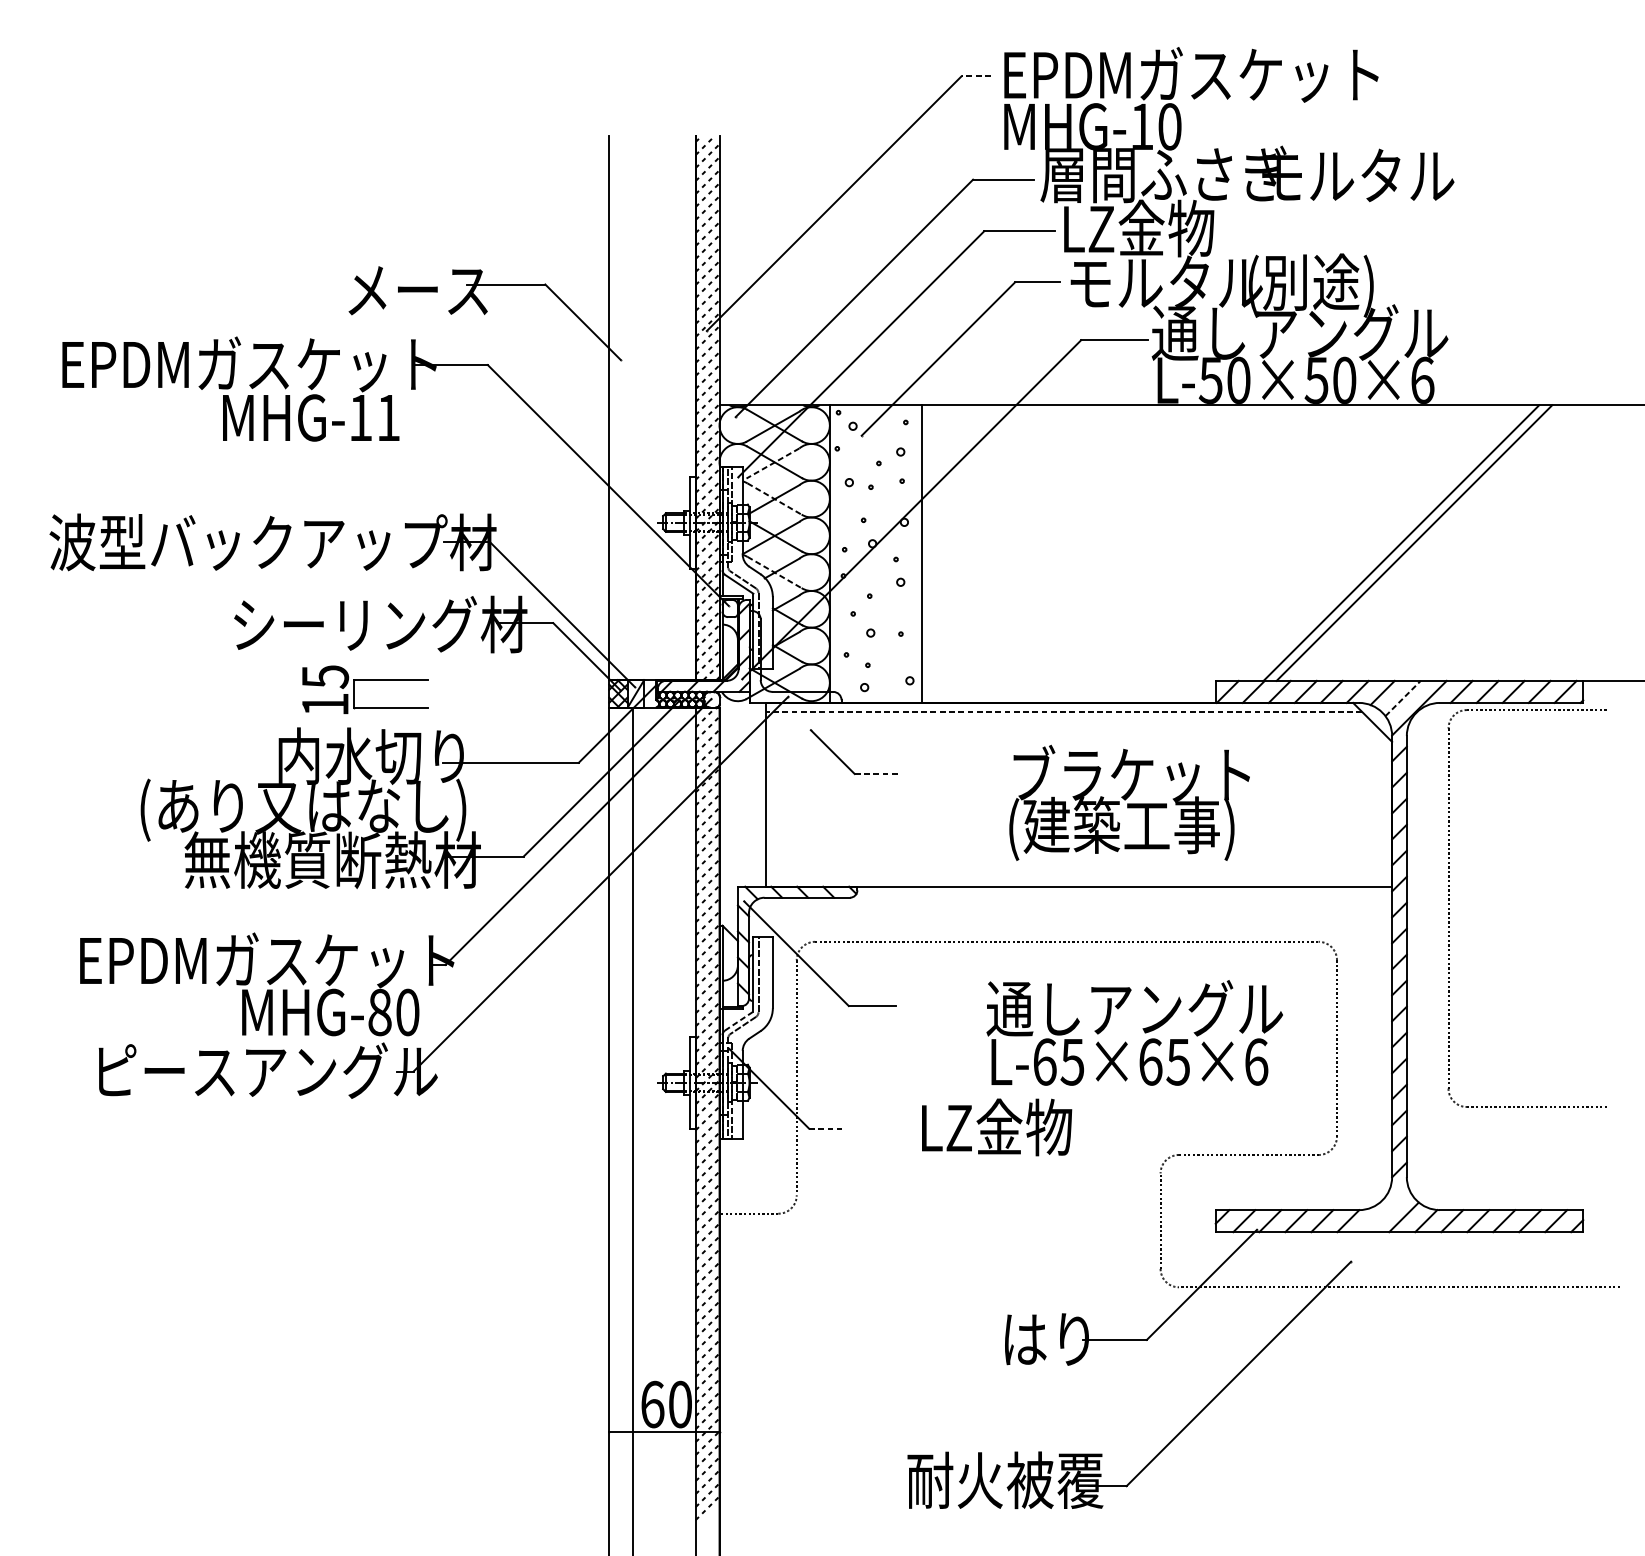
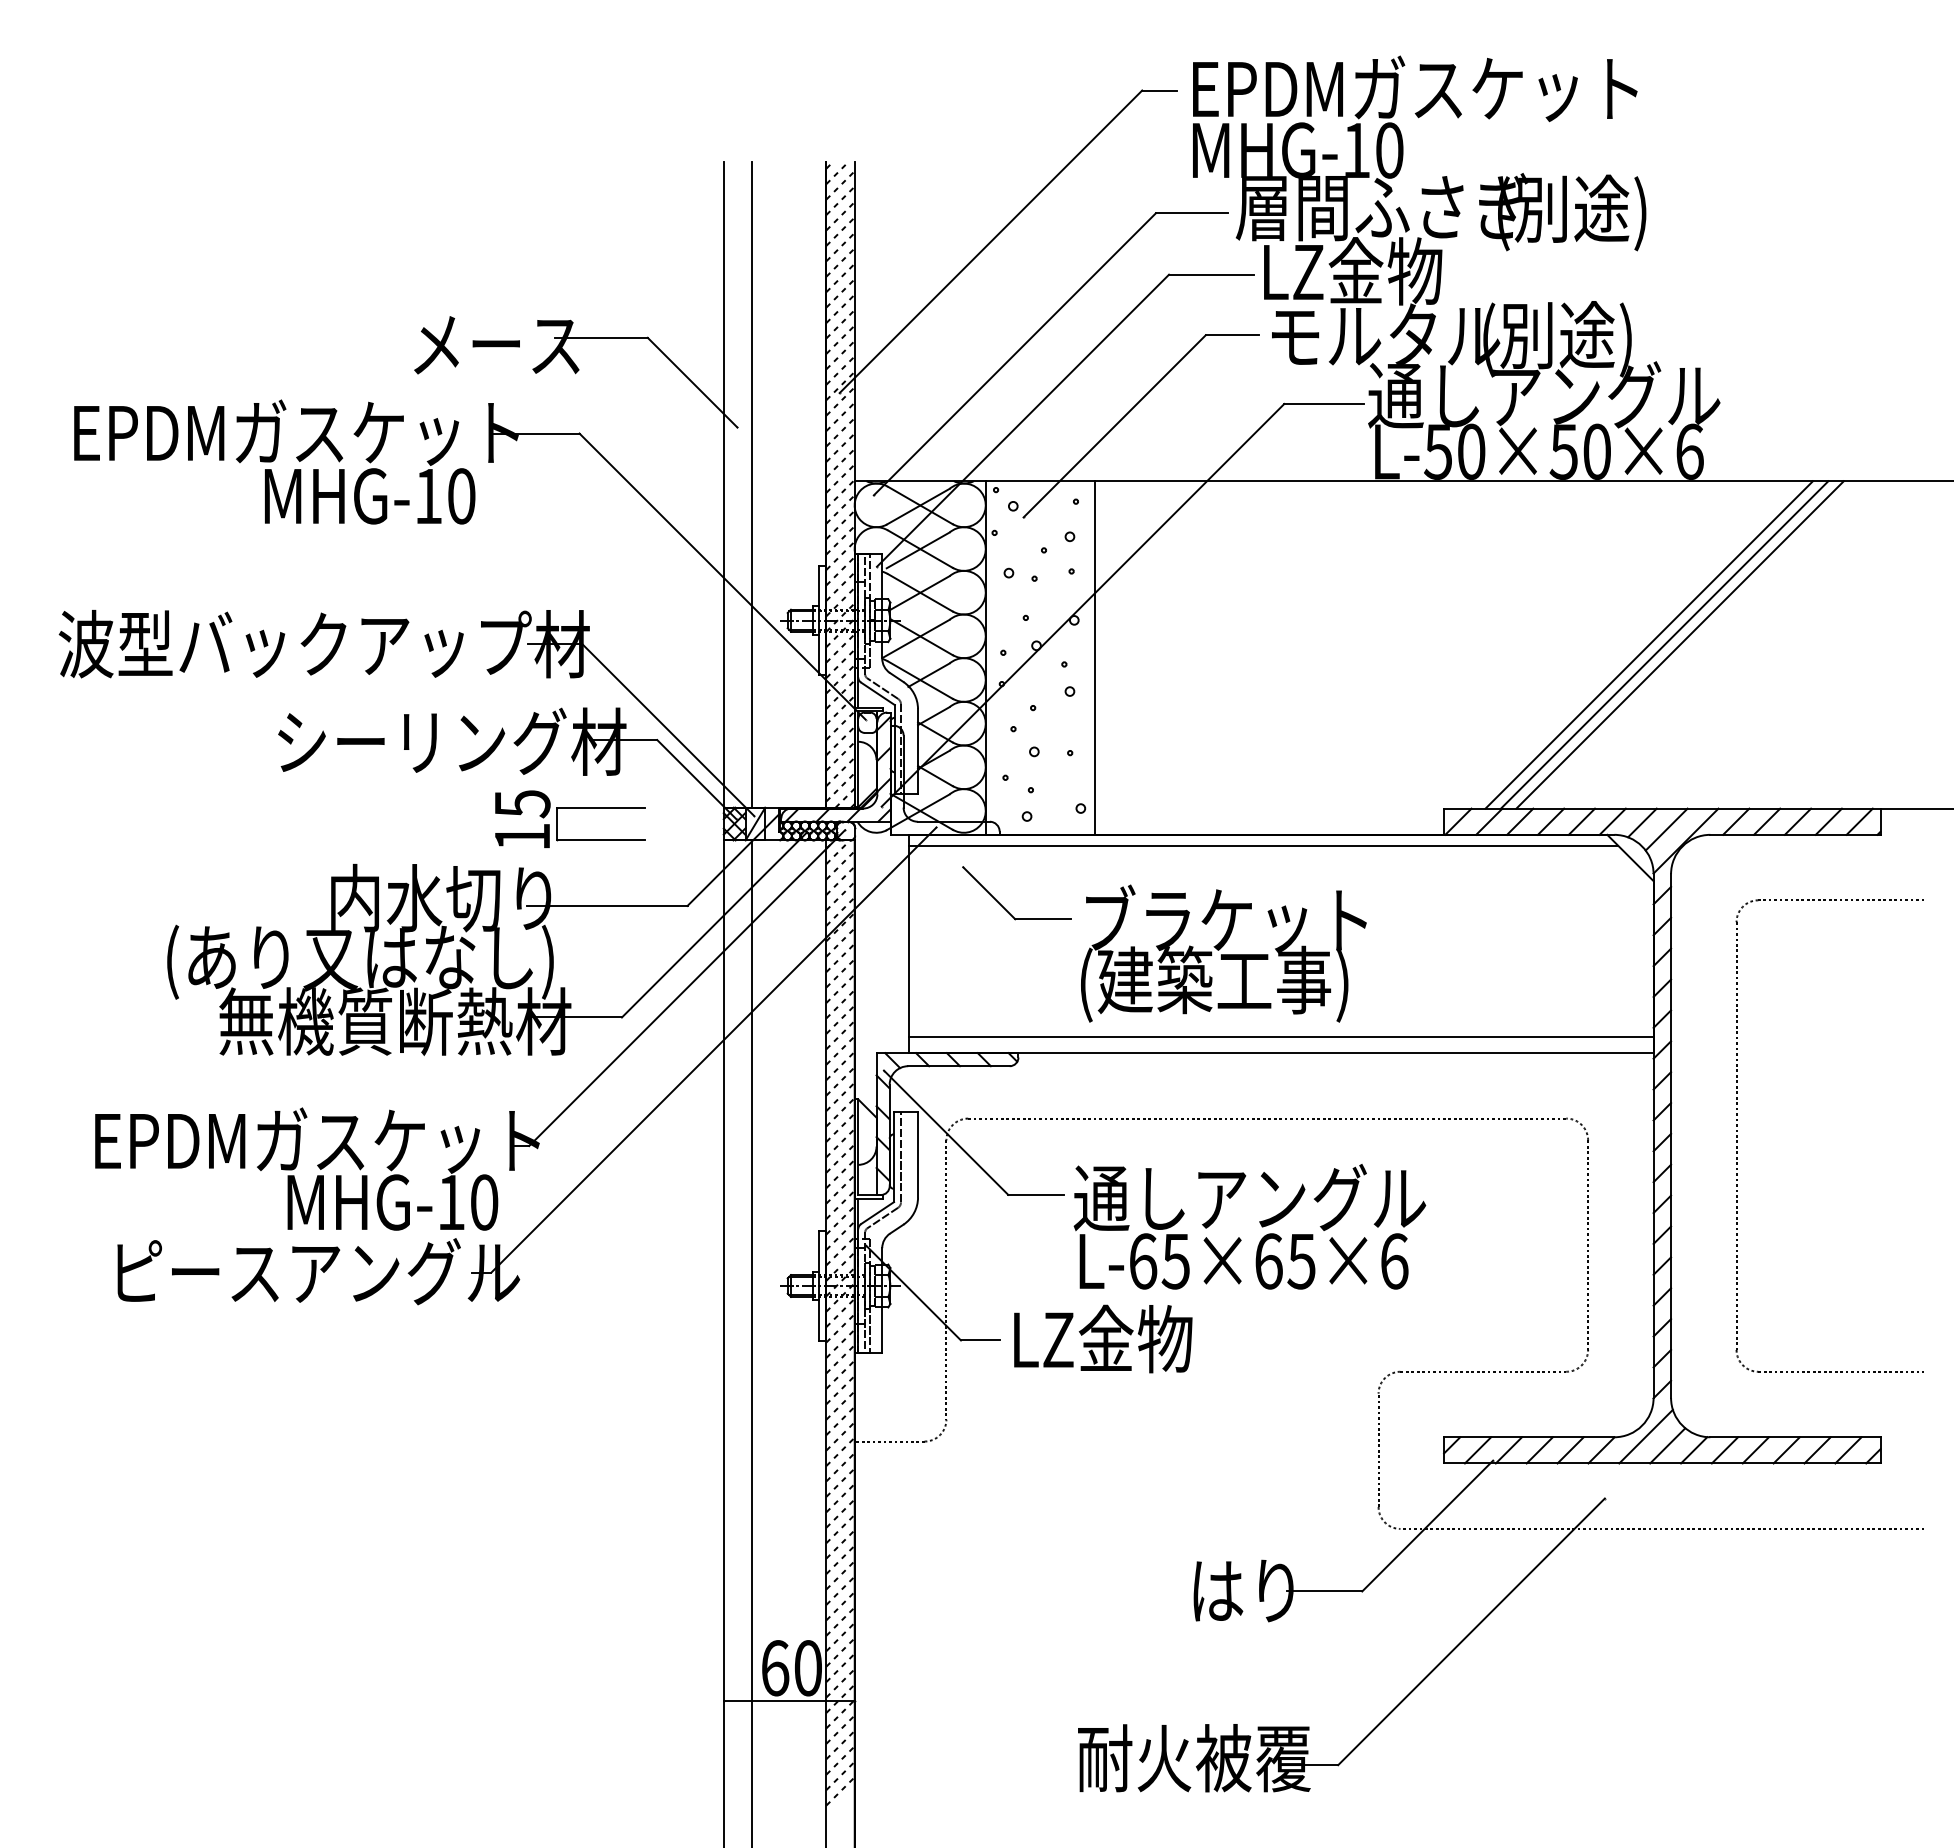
line: (976, 76) -> (1159, 90), dashed -> solid
text: (1357, 178) -> (1612, 212), モルタル -> (別途)
line: (633, 407) -> (752, 484), added
text: (388, 418) -> (461, 496), MHG-11 -> MHG-10
line: (772, 463) -> (917, 550), dashed -> solid
line: (774, 498) -> (920, 592), dashed -> solid
line: (1387, 542) -> (1648, 644), added
line: (774, 572) -> (920, 680), dashed -> solid
part: (365, 680) -> (570, 808), moved
line: (1402, 698) -> (1666, 829), dashed -> solid
line: (1063, 711) -> (1263, 845), dashed -> solid
line: (878, 774) -> (1043, 919), dashed -> solid
text: (1129, 802) -> (1223, 953), moved
line: (1078, 872) -> (1281, 1036), added
part: (1449, 908) -> (1737, 1135), moved
text: (380, 1012) -> (451, 1202), MHG-80 -> MHG-10
line: (738, 1021) -> (877, 1213), dashed -> solid
text: (1134, 1032) -> (1249, 1226), moved
text: (997, 1126) -> (1103, 1338), moved
line: (825, 1128) -> (980, 1340), dashed -> solid
line: (1385, 1209) -> (1645, 1436), added

